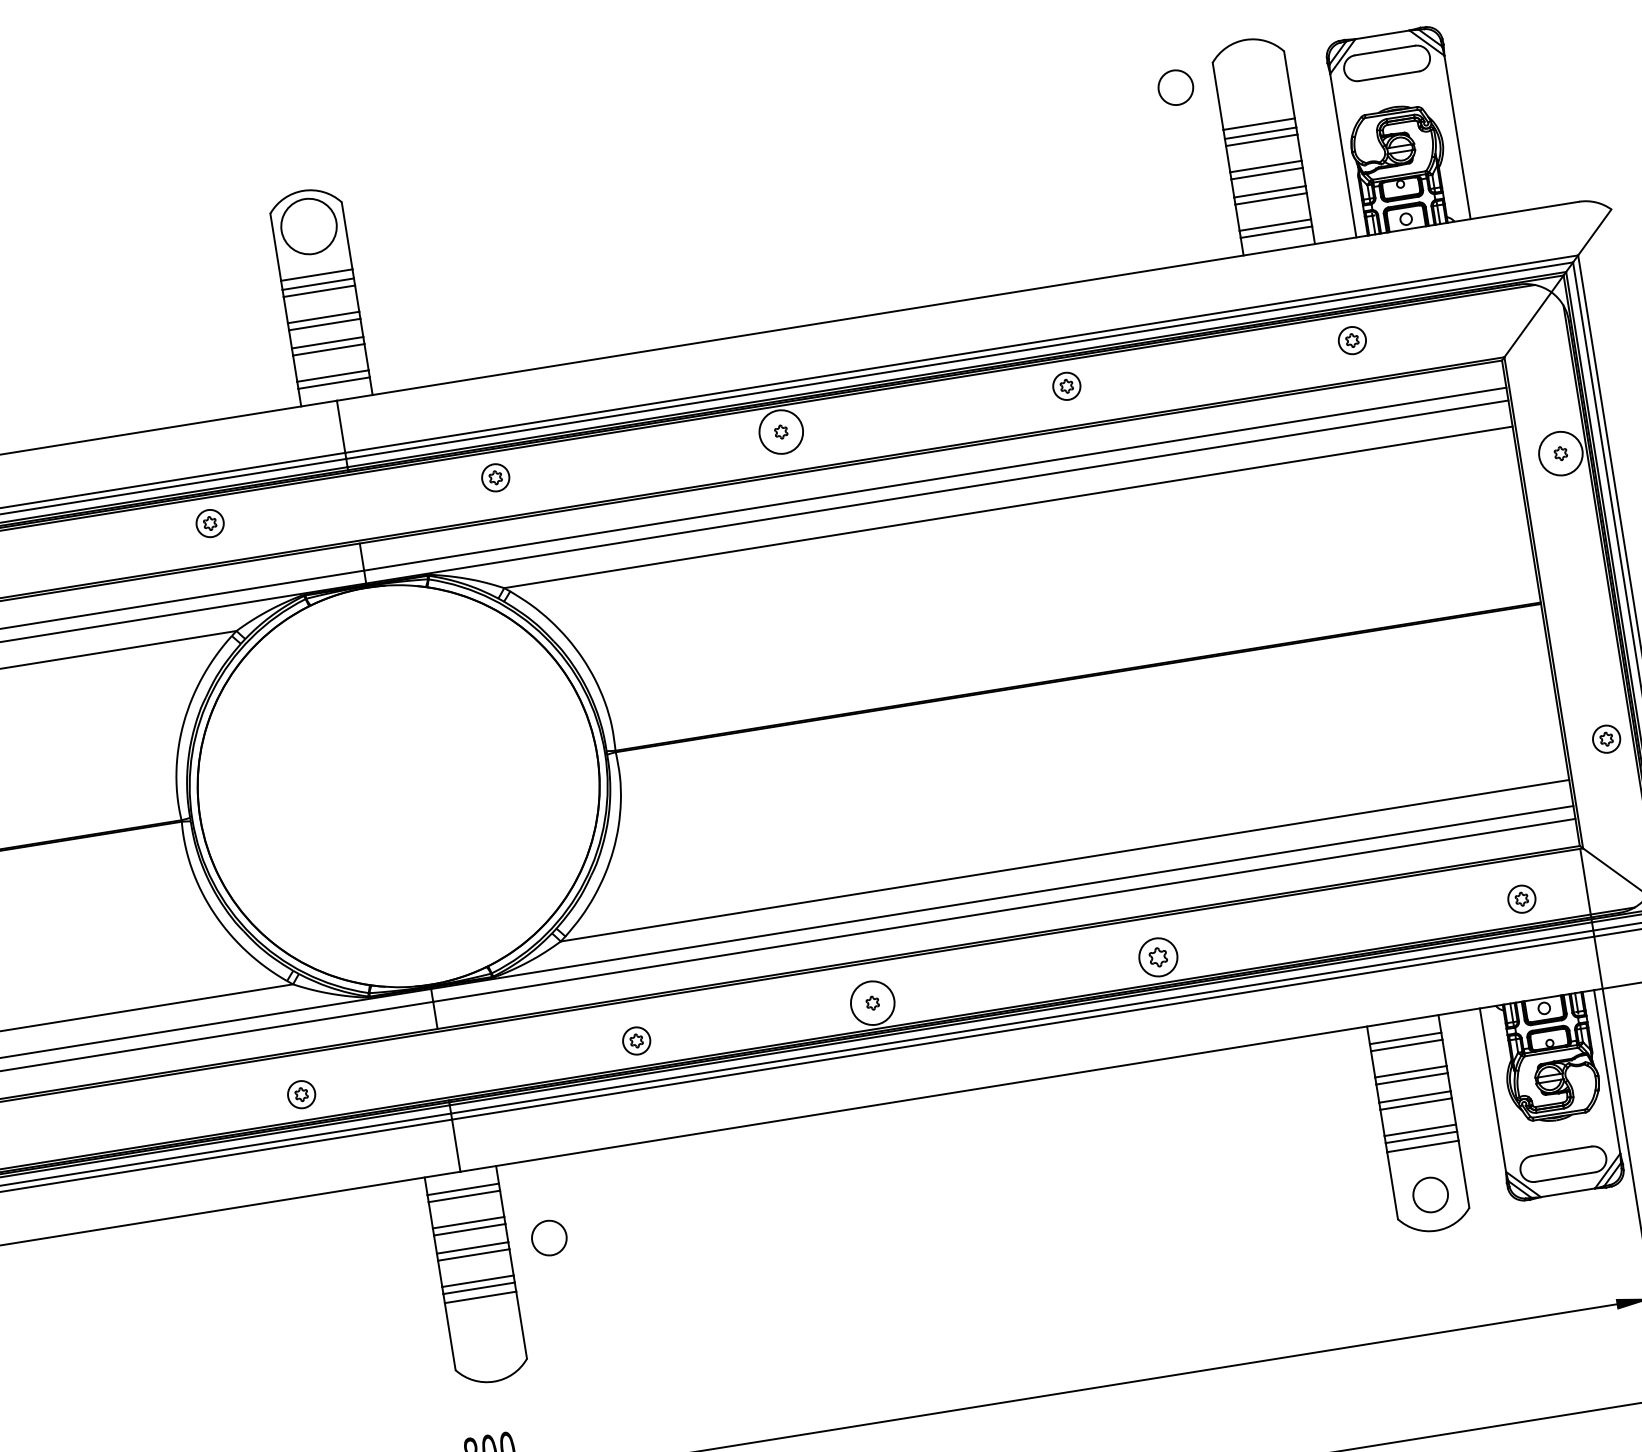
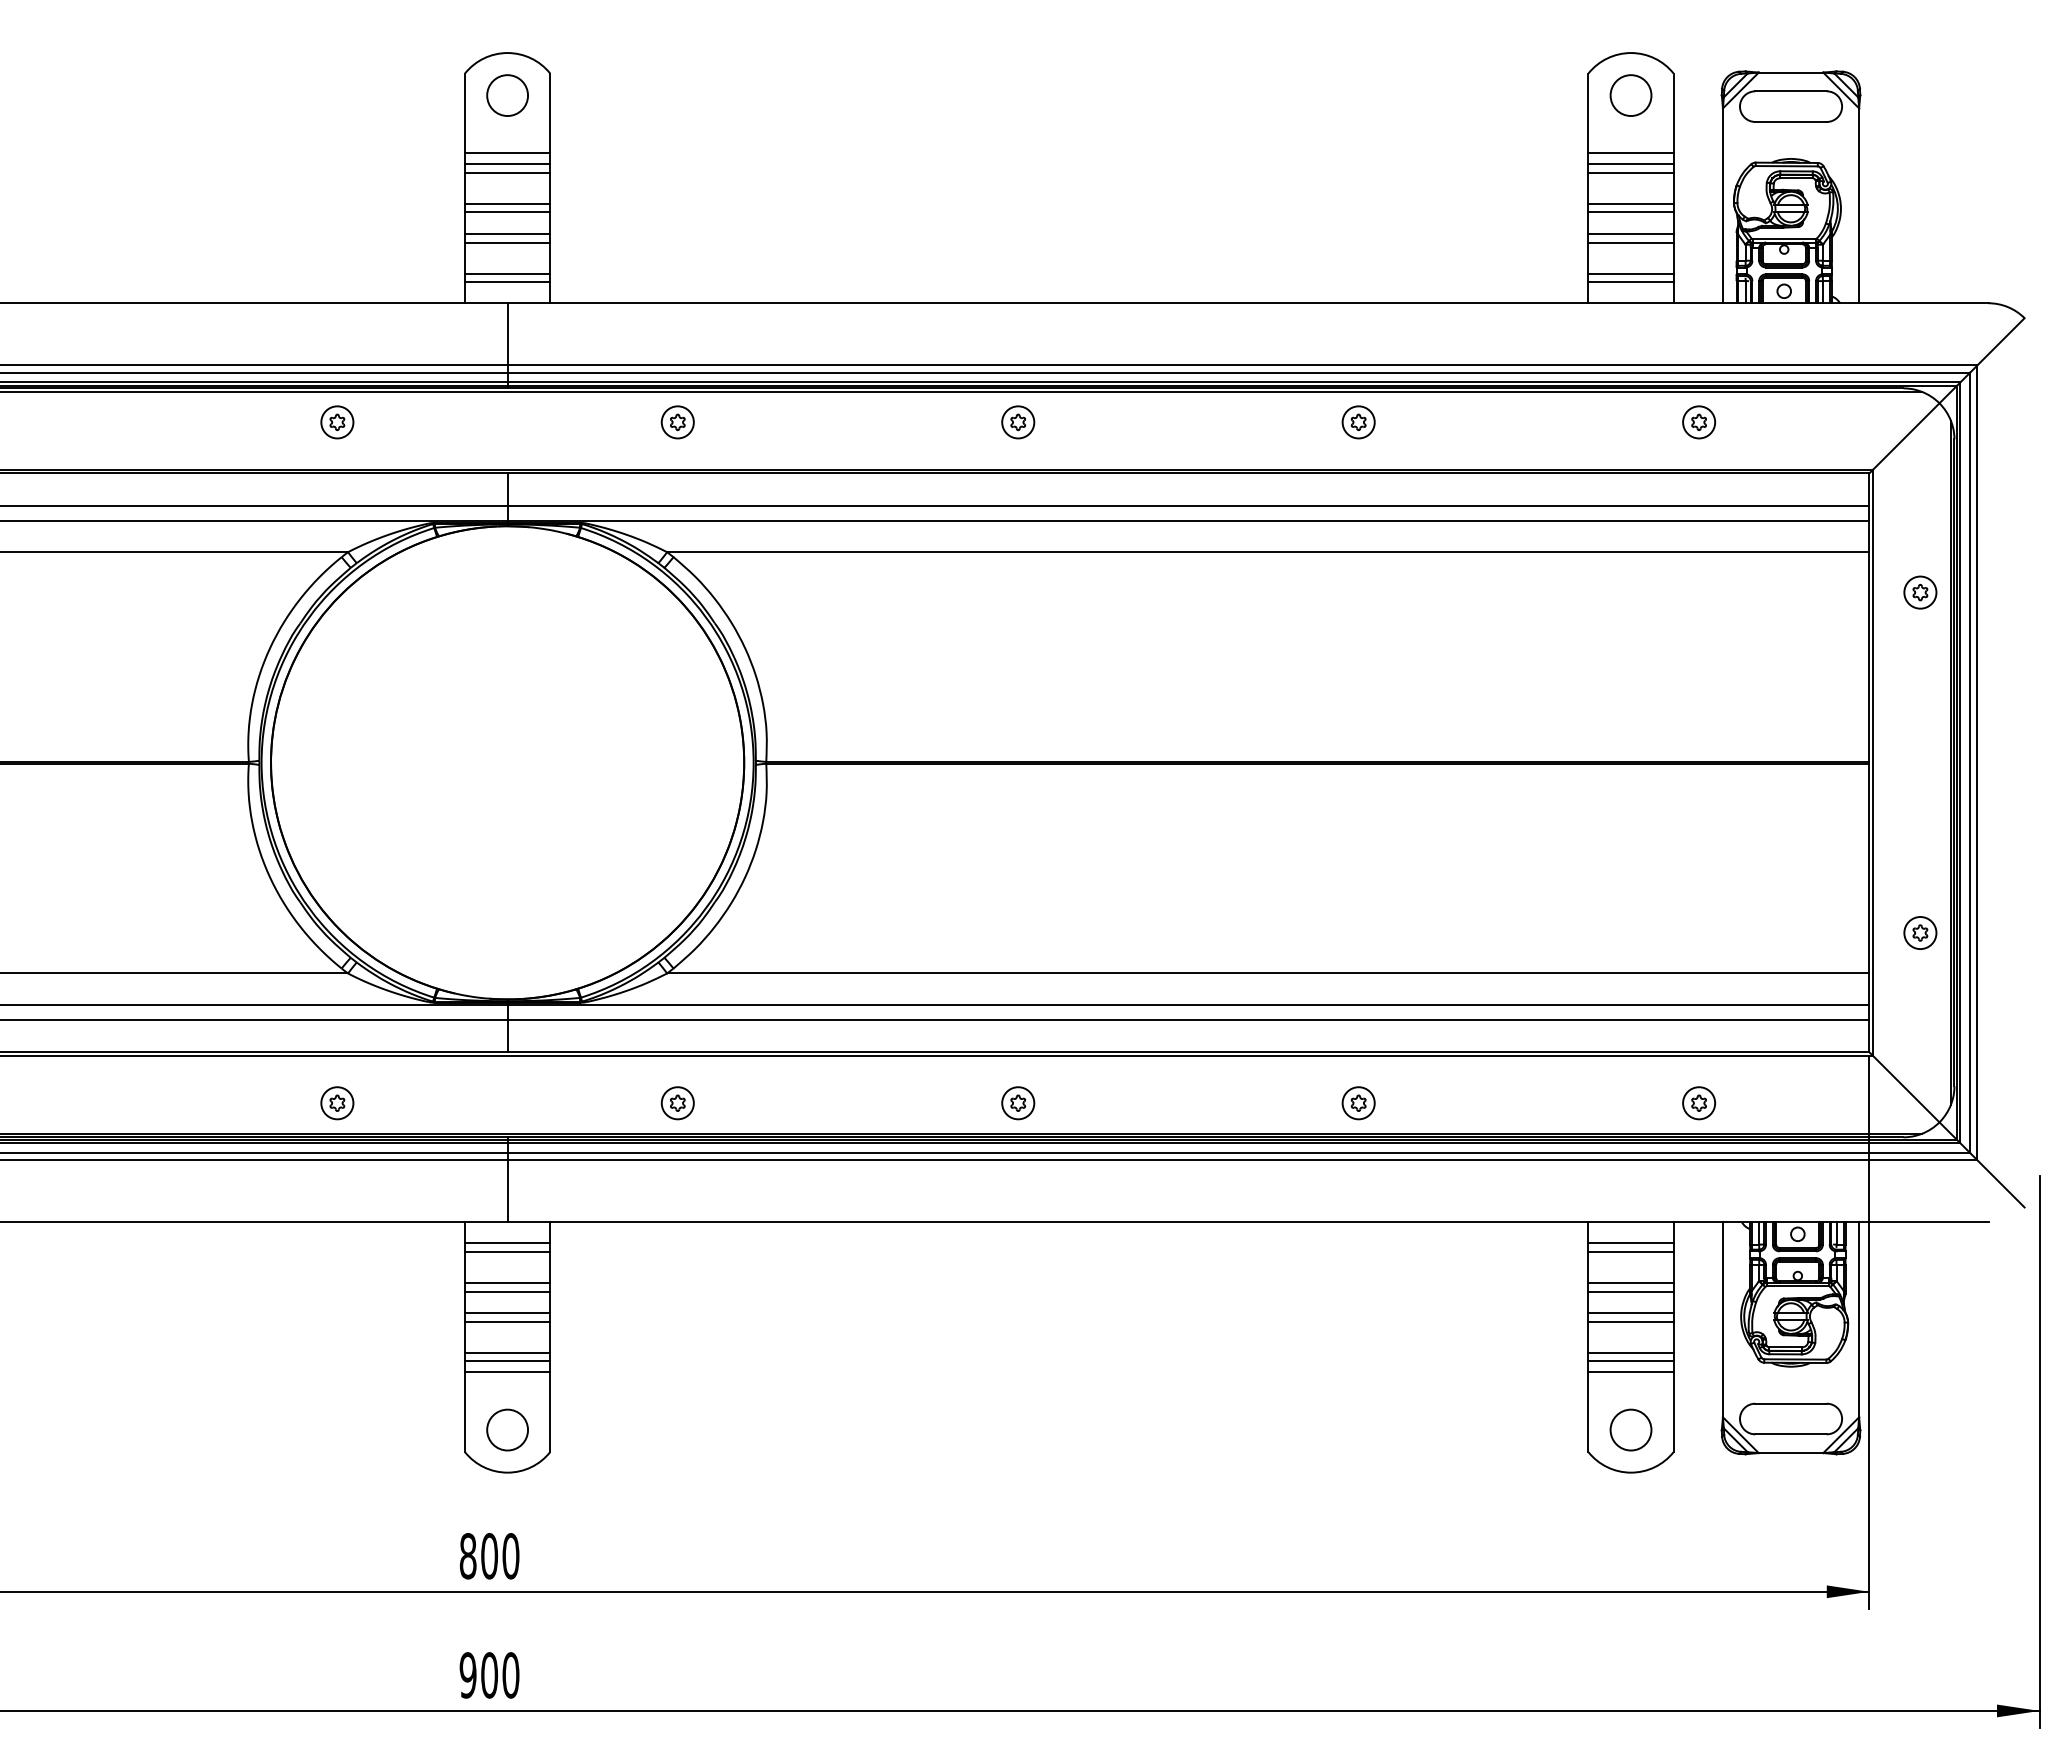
circle: (1175, 87) -> (1630, 95), moved
circle: (308, 226) -> (507, 95), size x0.62
circle: (781, 432) -> (1018, 422), size x0.62
circle: (1560, 453) -> (1920, 592), size x0.62
part: (1522, 899) -> (1699, 1103), moved
part: (1158, 957) -> (1358, 1103), size x0.71
circle: (873, 1003) -> (1018, 1103), size x0.62
part: (636, 1041) -> (677, 1103), moved
circle: (549, 1237) -> (507, 1429), moved

